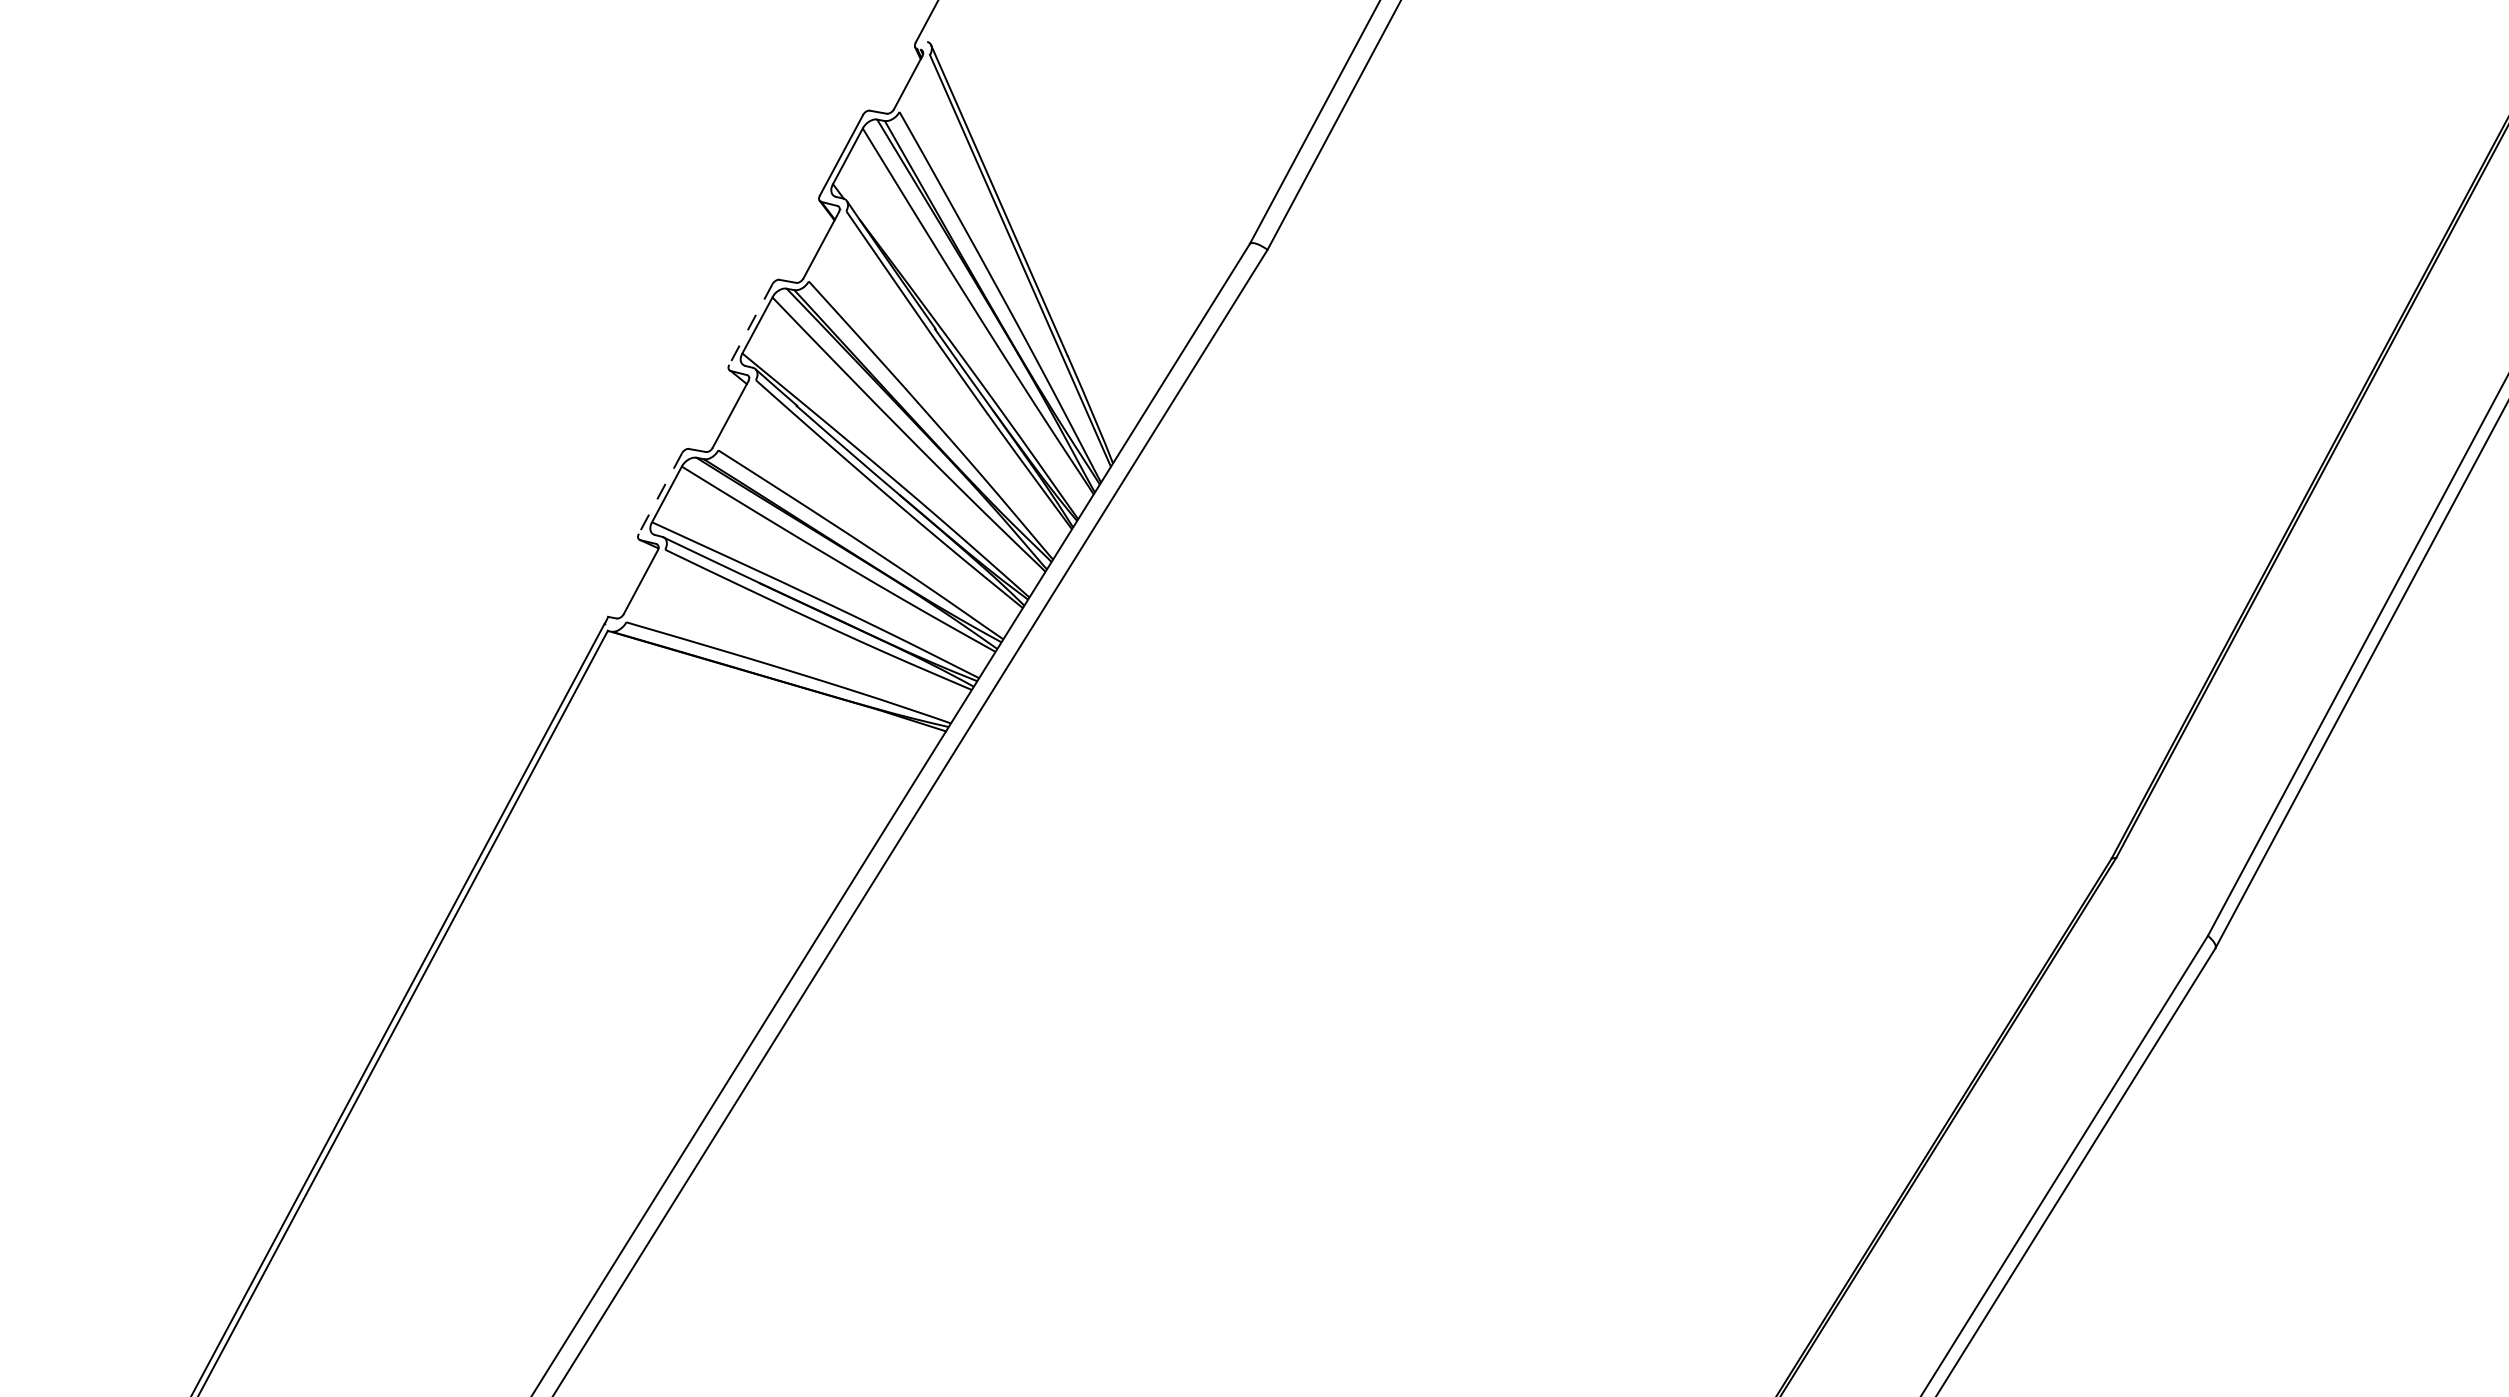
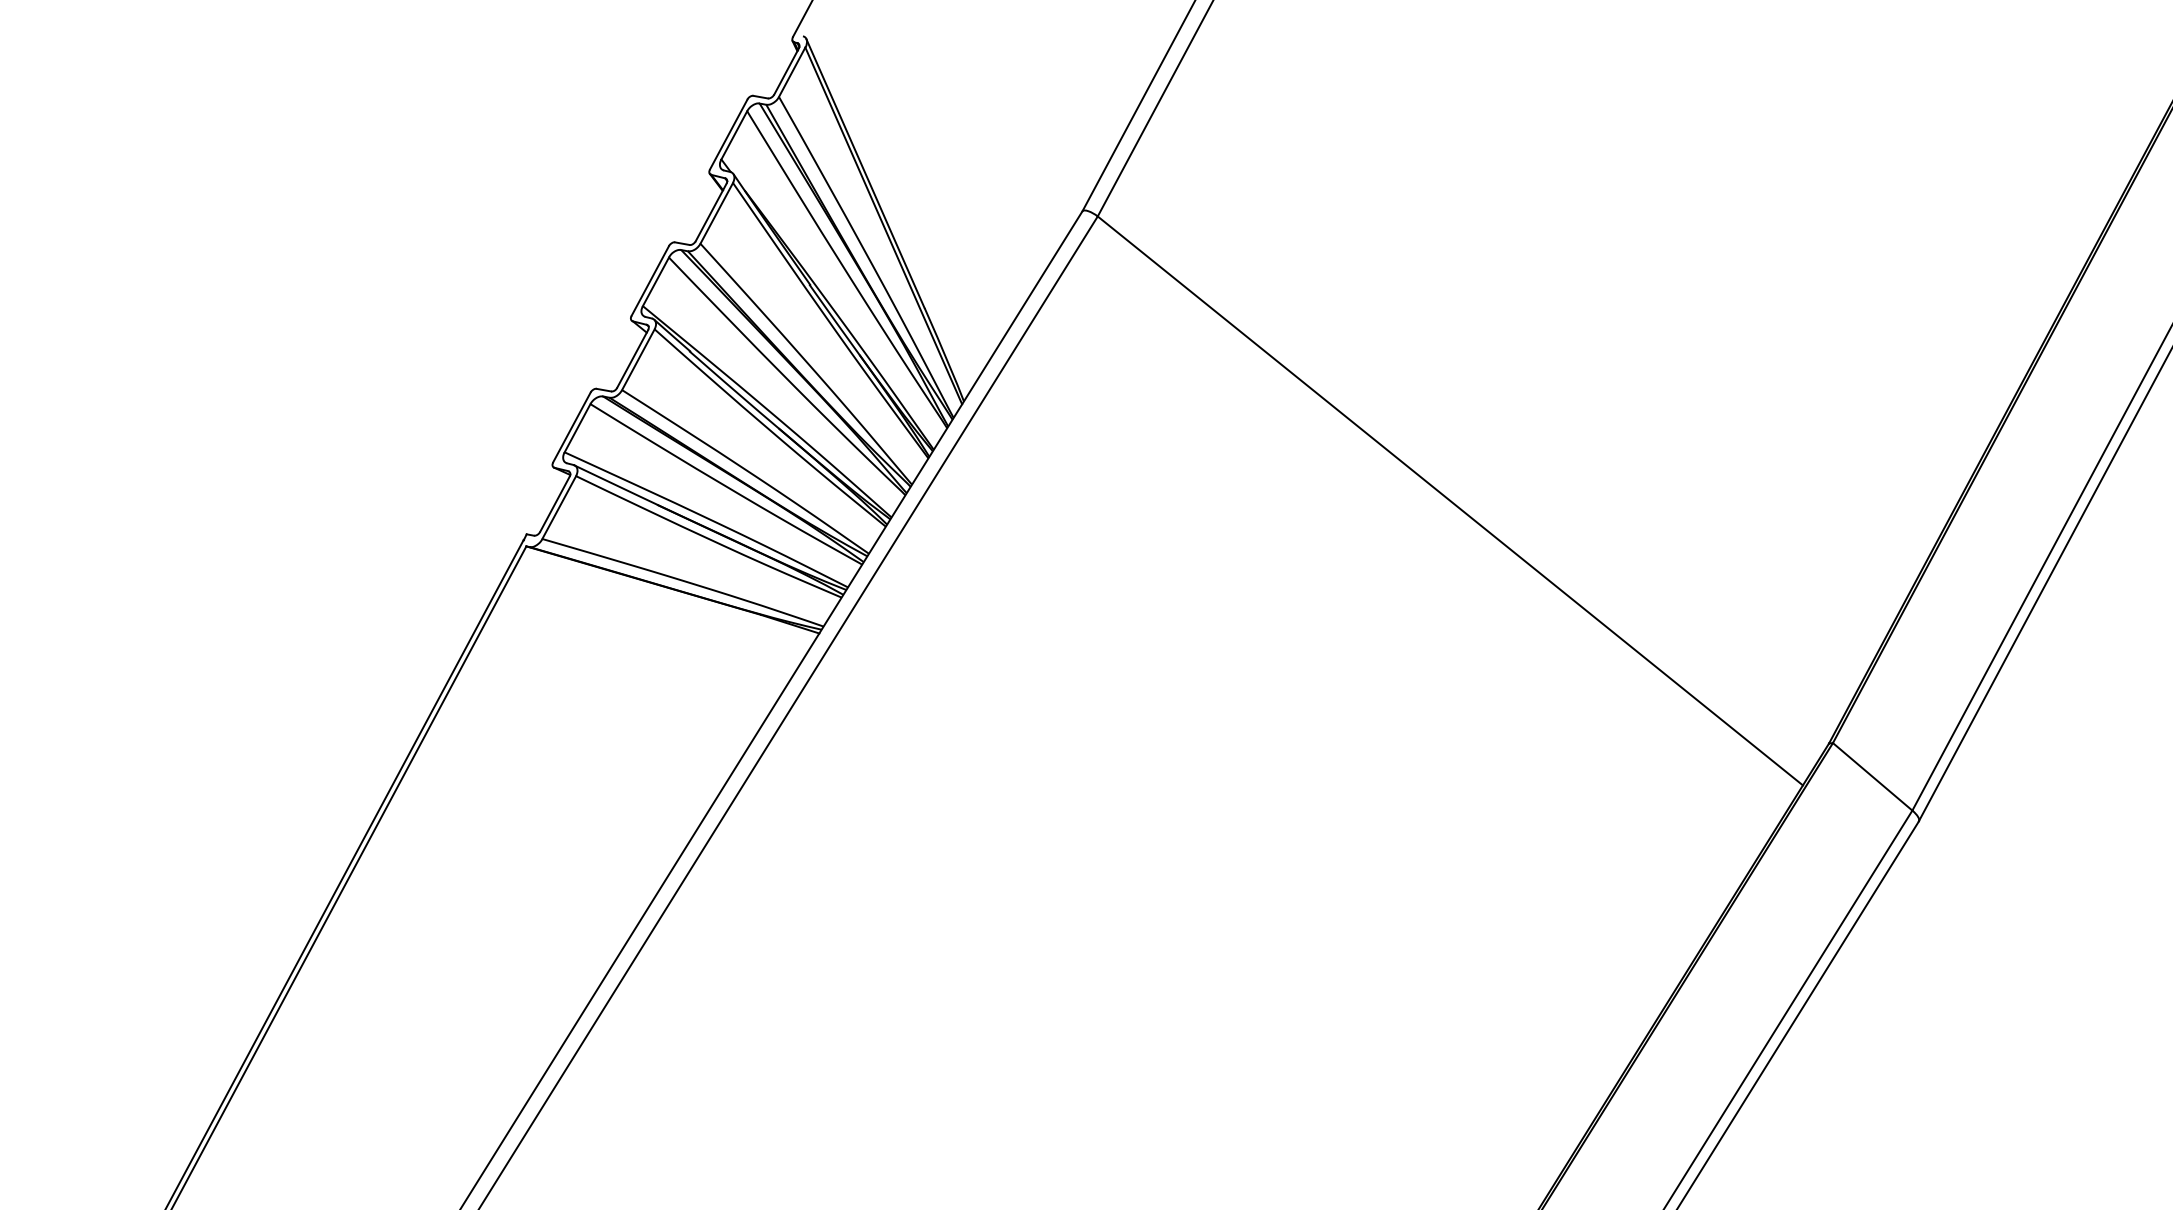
line: (914, 82) -> (791, 71), added
line: (827, 246) -> (716, 213), added
line: (750, 324) -> (649, 281), dashed -> solid
line: (736, 415) -> (637, 359), added
line: (660, 493) -> (571, 427), dashed -> solid
line: (1674, 577) -> (1450, 500), added
line: (645, 585) -> (558, 507), added
line: (2161, 896) -> (1872, 776), added

